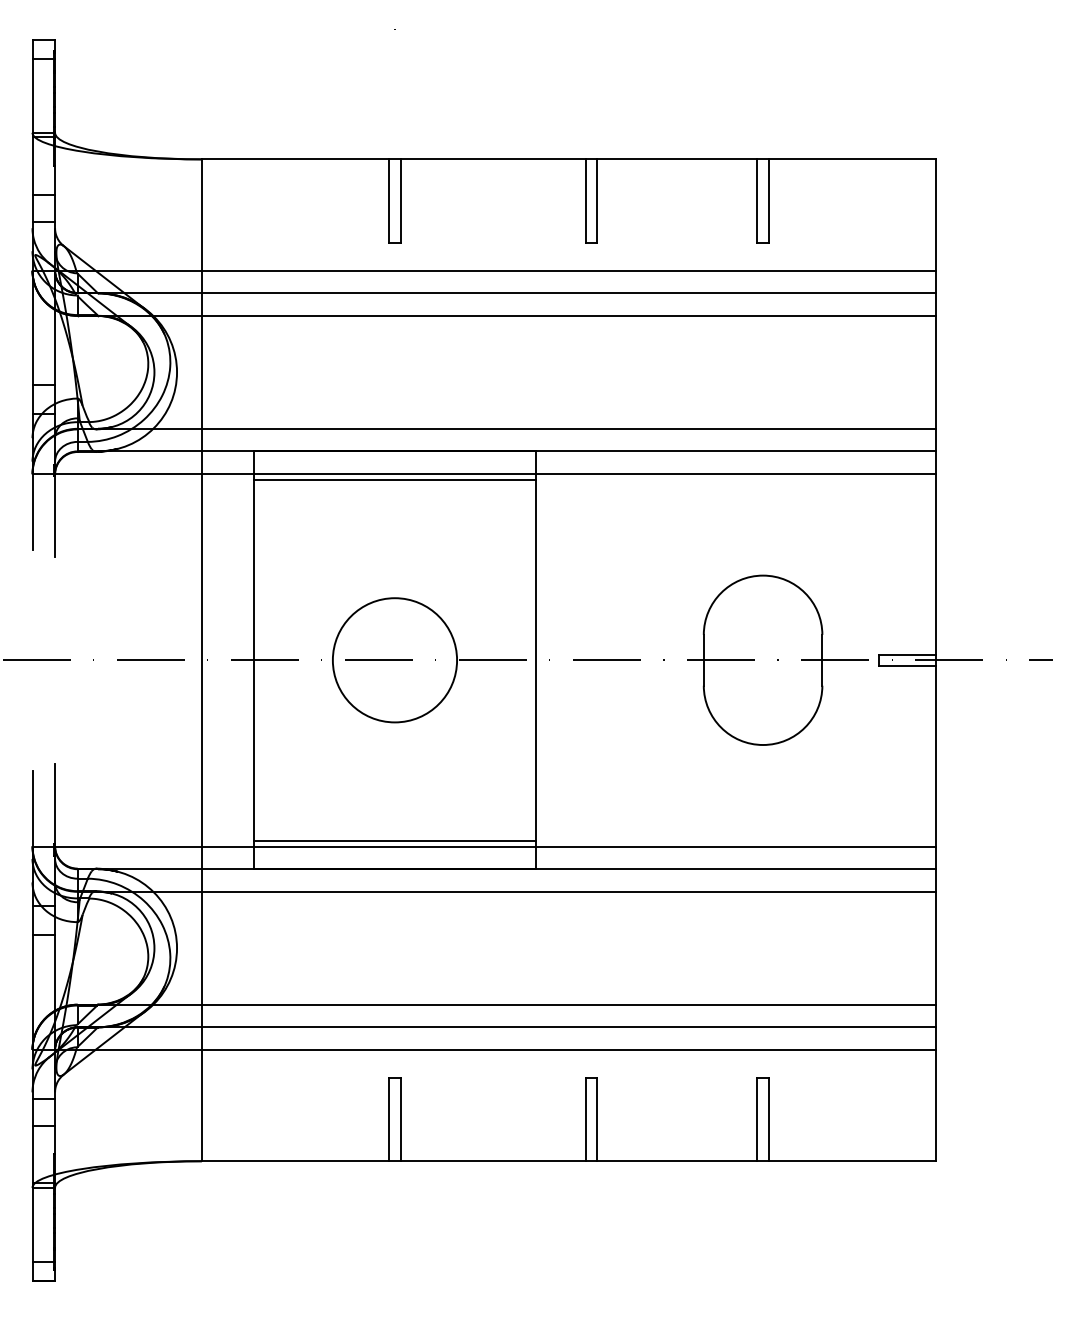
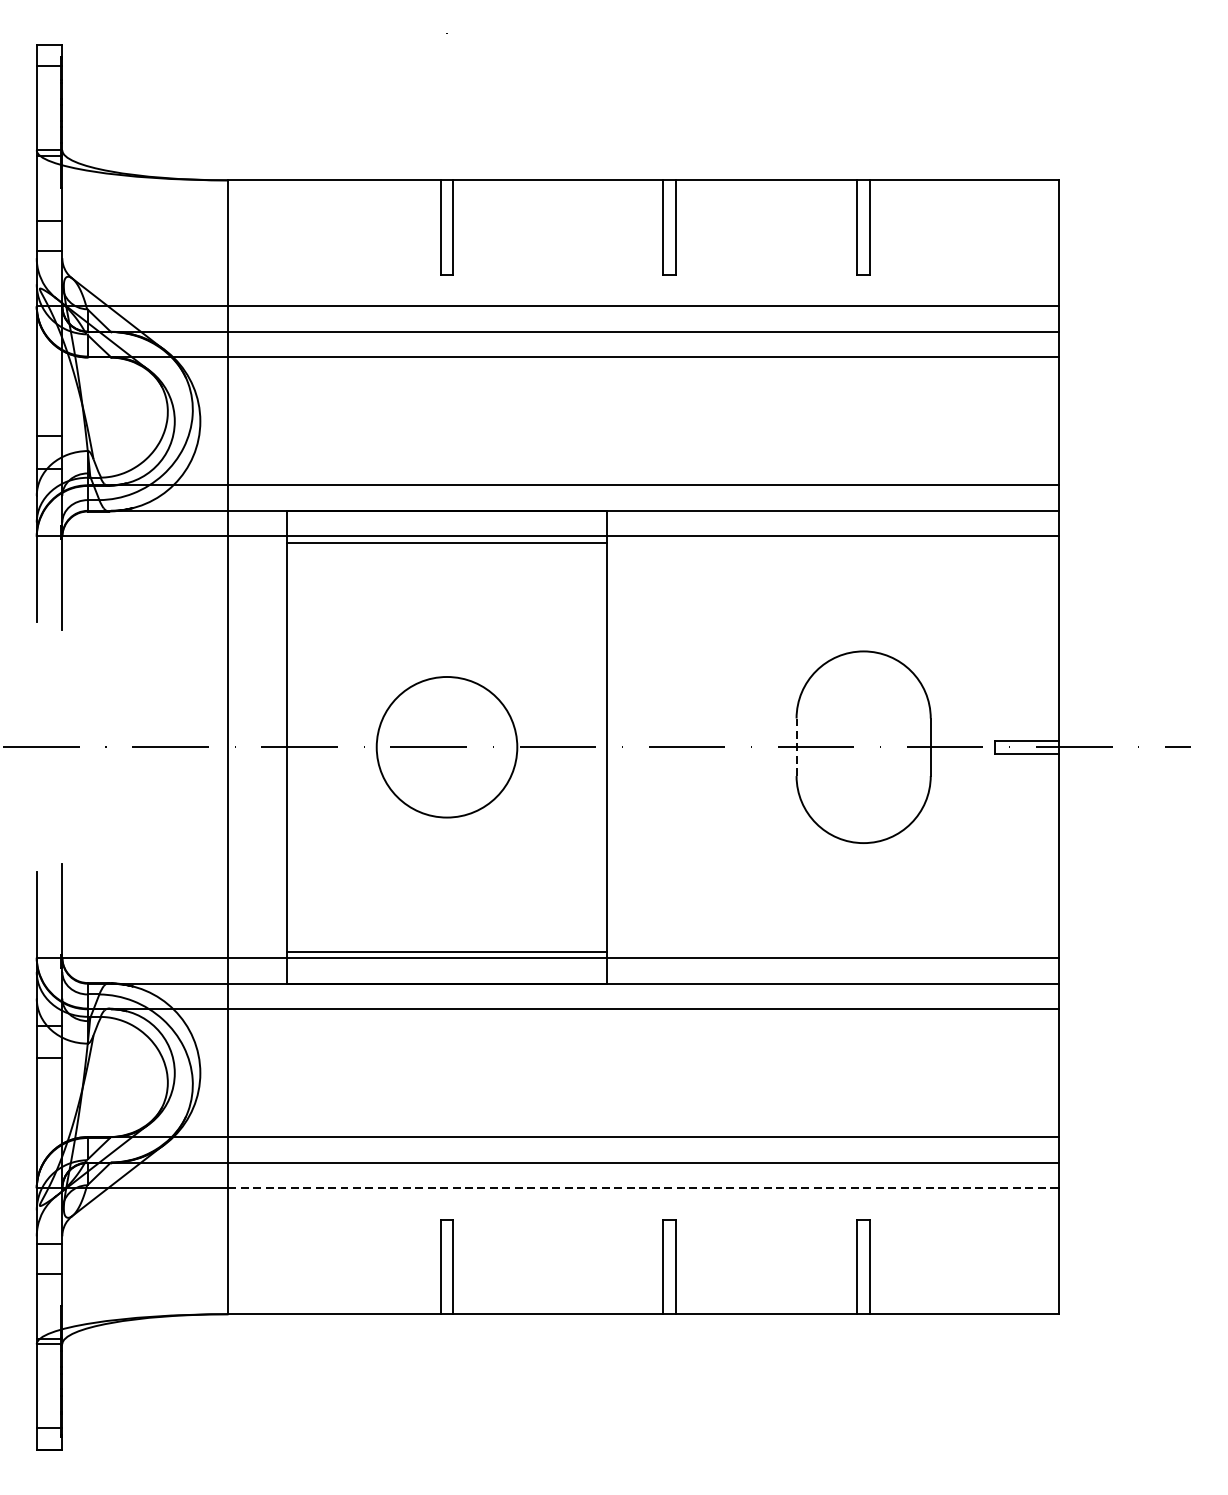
line: (703, 660) -> (796, 747), solid -> dashed
line: (568, 1049) -> (643, 1187), solid -> dashed

